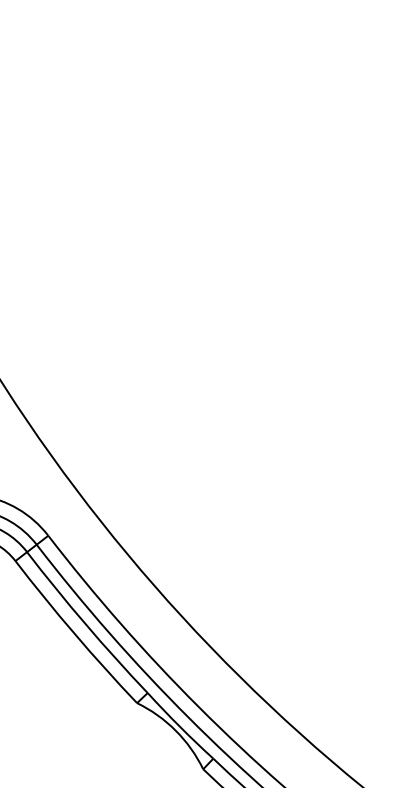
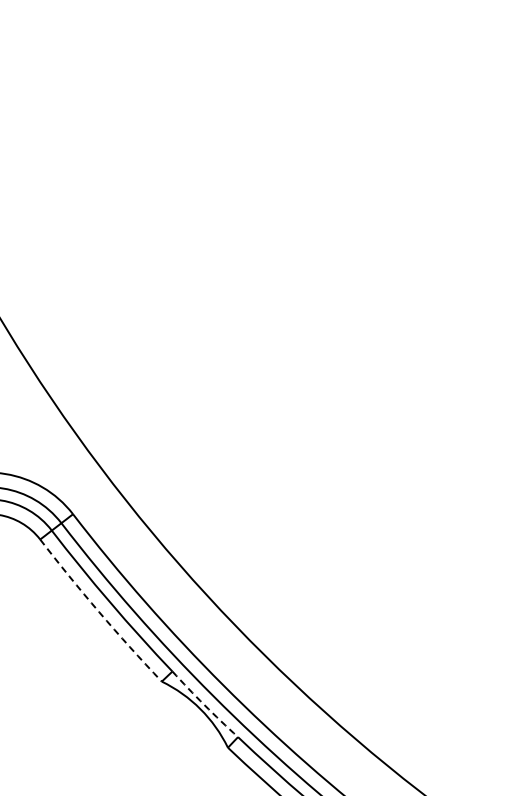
arc: (74, 634) -> (99, 612), solid -> dashed
arc: (179, 727) -> (204, 705), solid -> dashed

